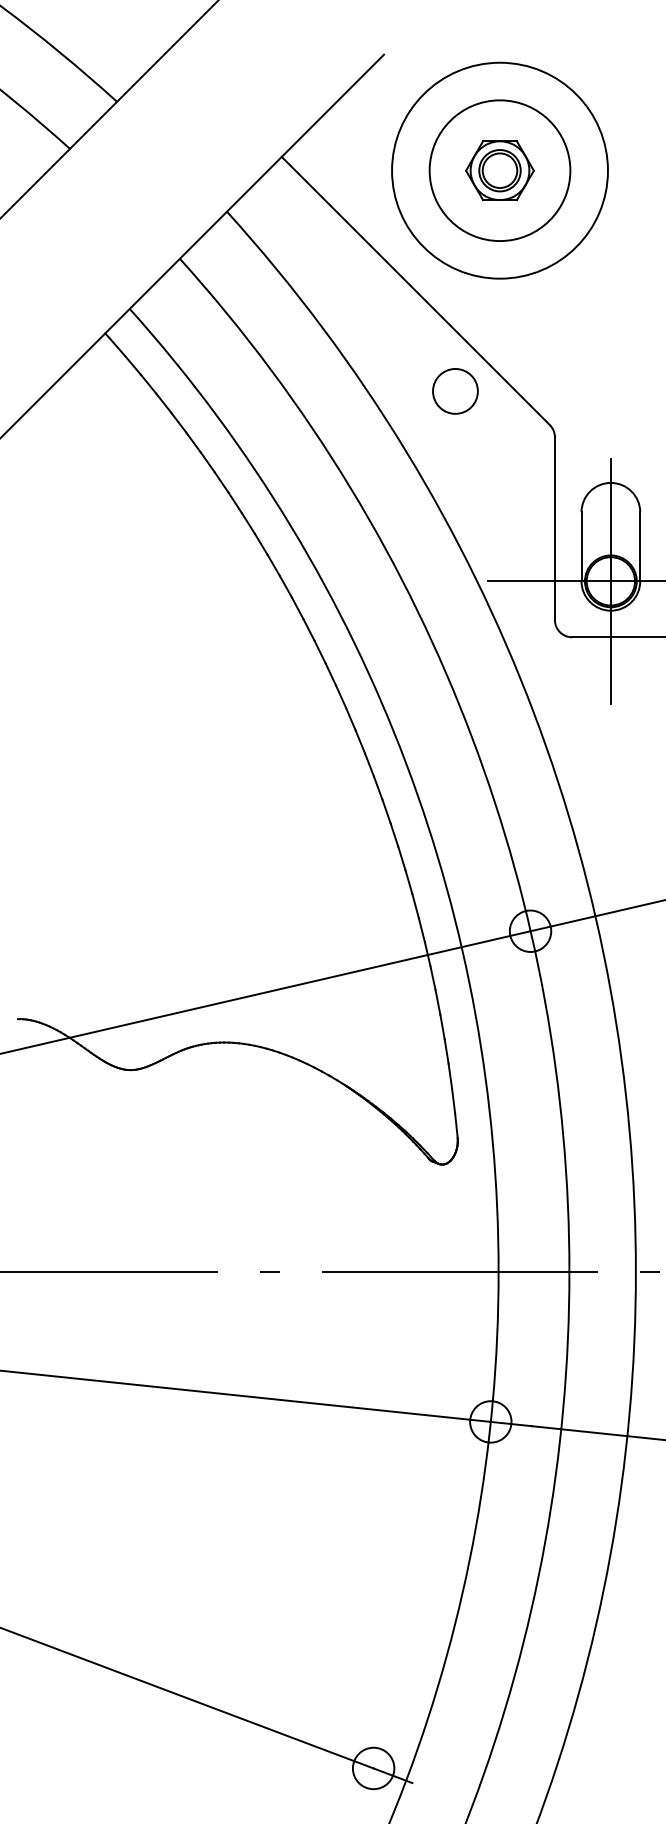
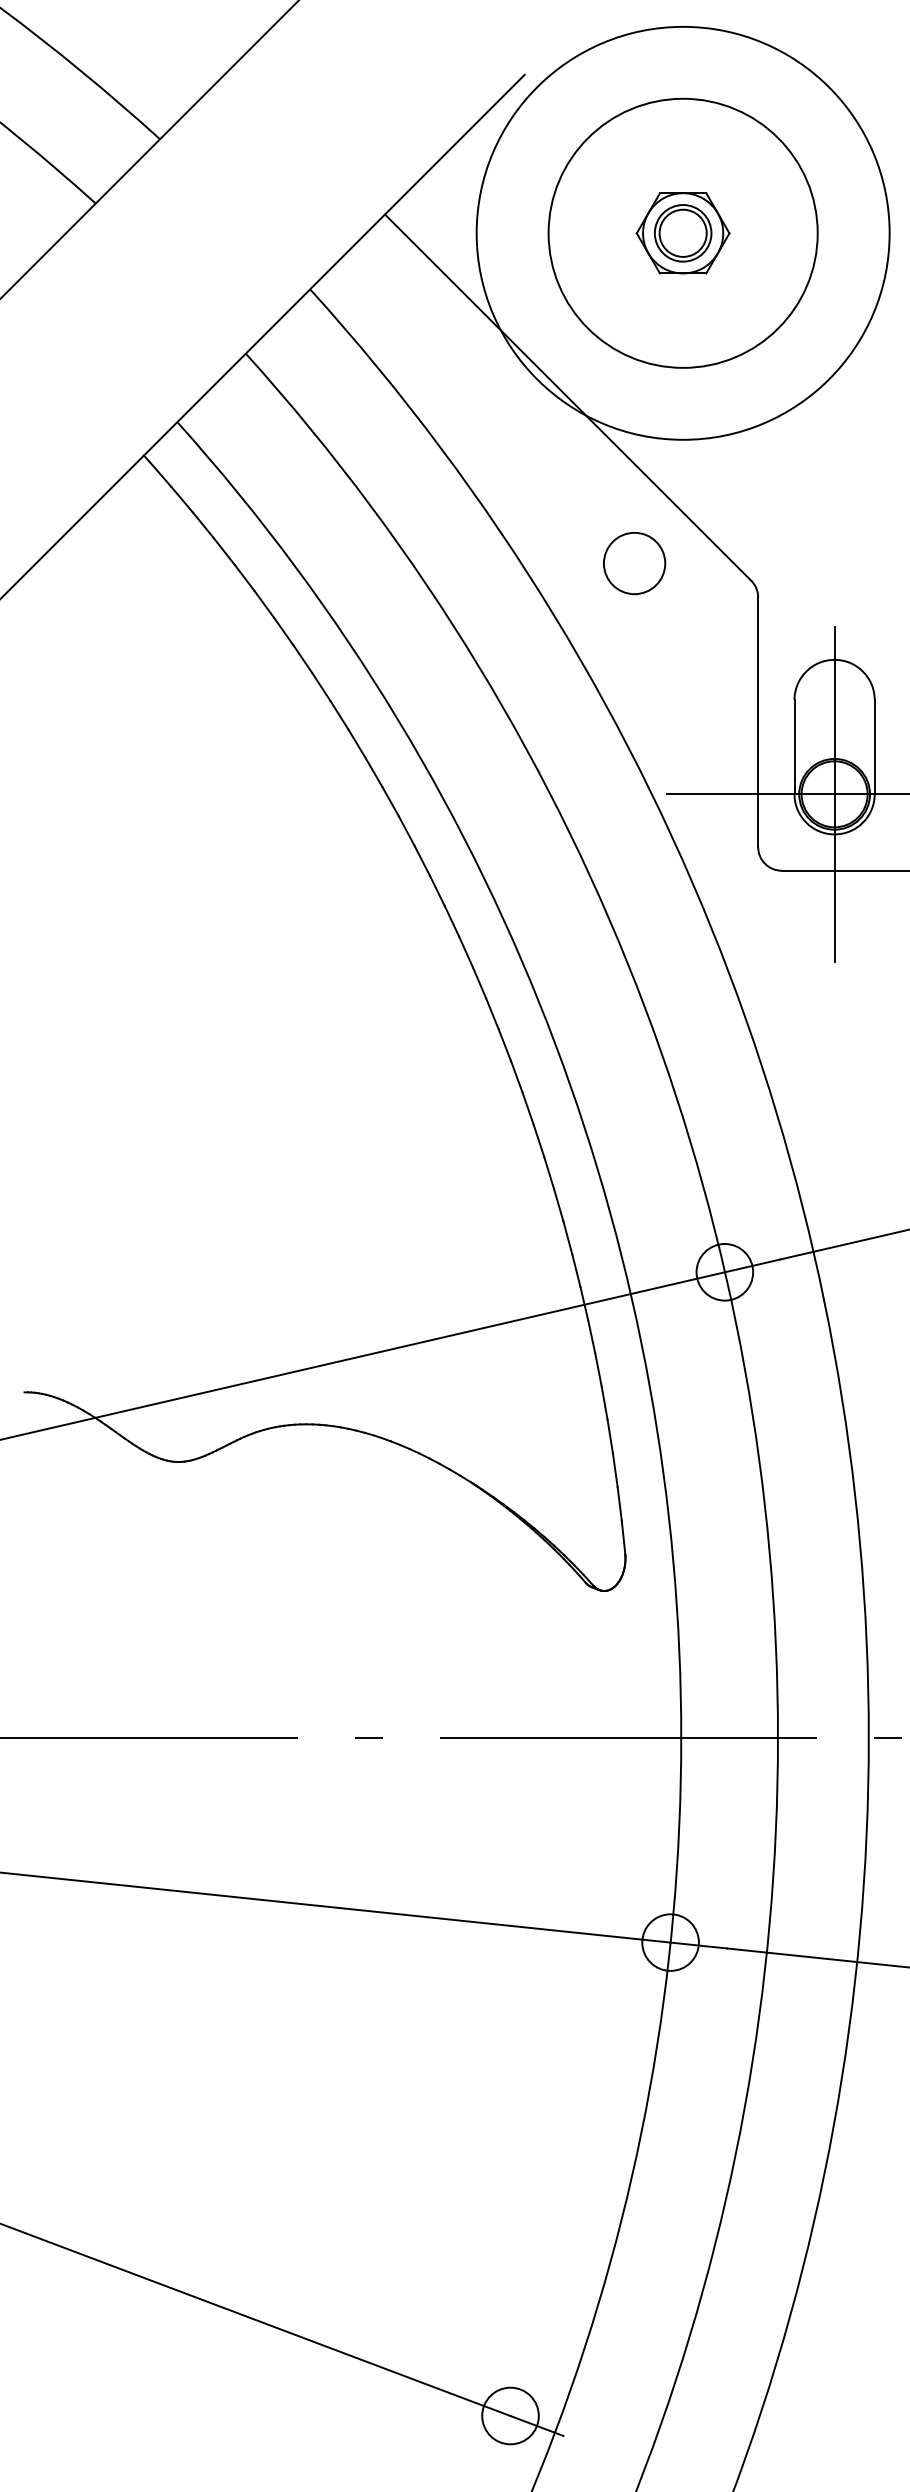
circle: (499, 170) -> (682, 233), size x1.4
circle: (499, 170) -> (682, 233), size x1.4
circle: (455, 391) -> (634, 563), moved

